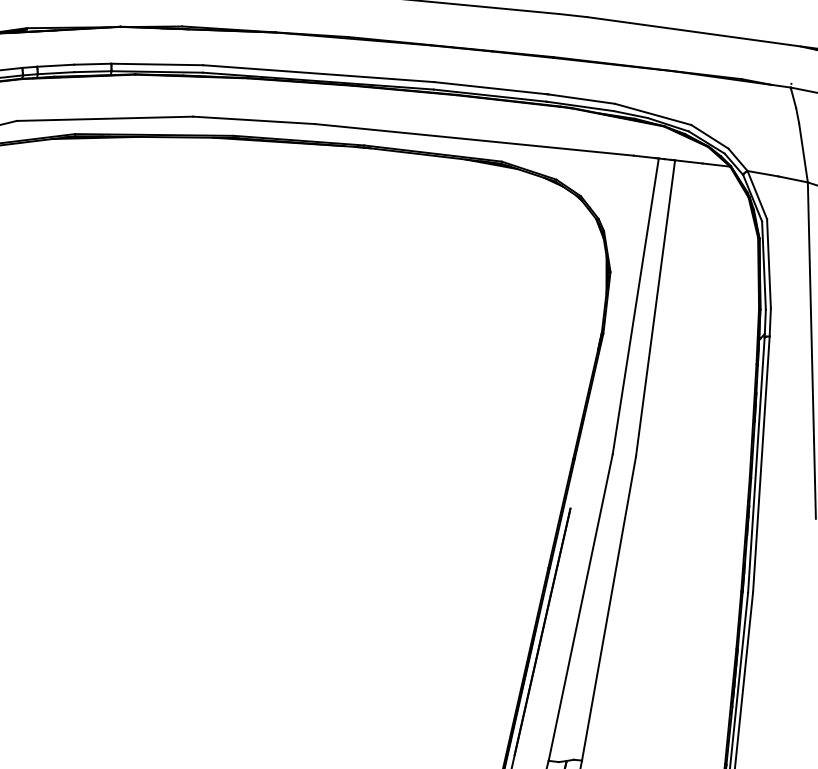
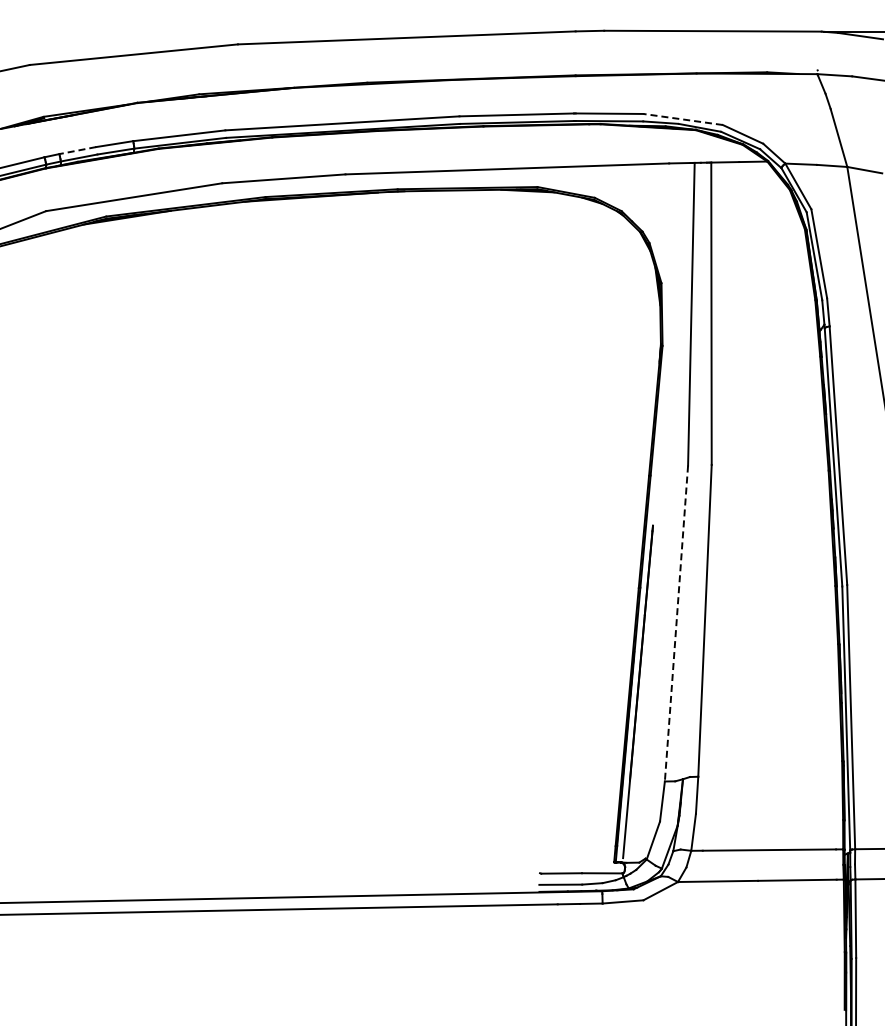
line: (55, 65) -> (77, 150), solid -> dashed
line: (652, 114) -> (682, 119), solid -> dashed
line: (580, 608) -> (676, 624), solid -> dashed

